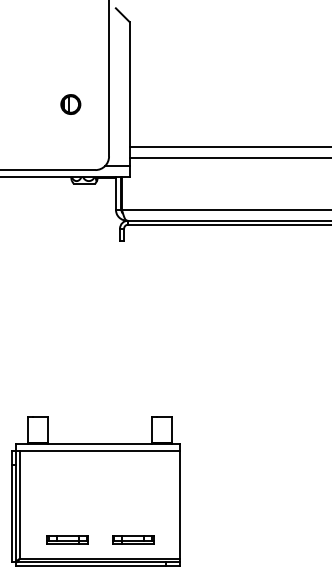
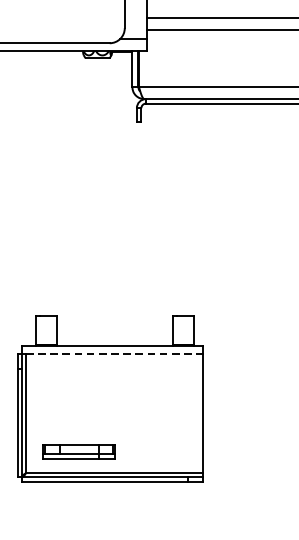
line: (100, 451) -> (115, 354), solid -> dashed
part: (67, 539) -> (78, 451), size x1.6
part: (133, 539) -> (151, 451), removed

